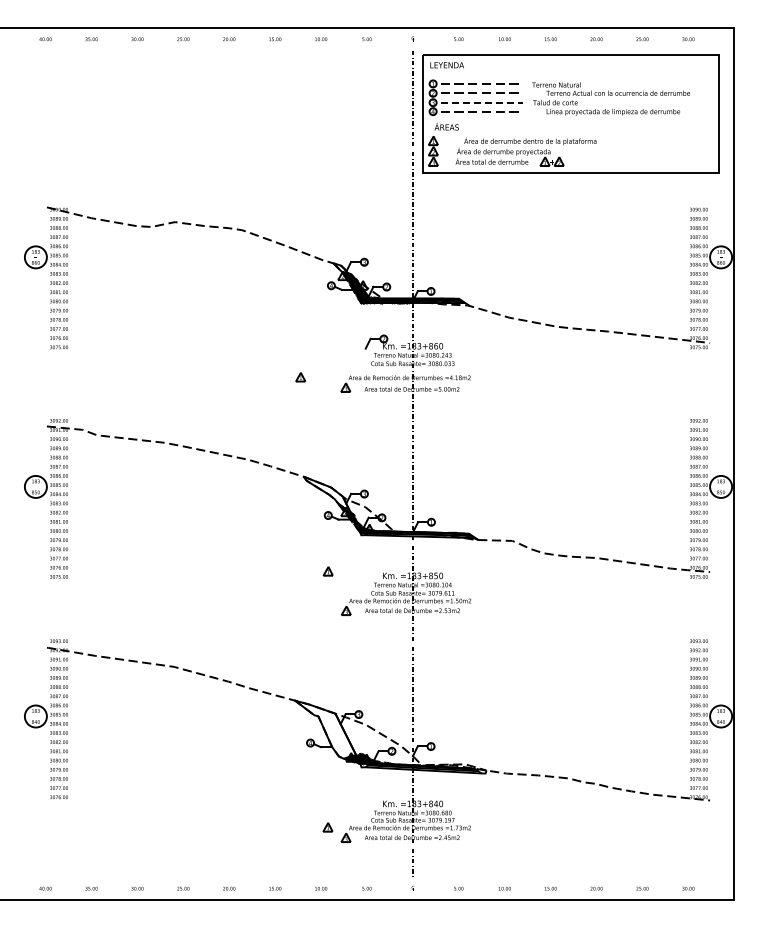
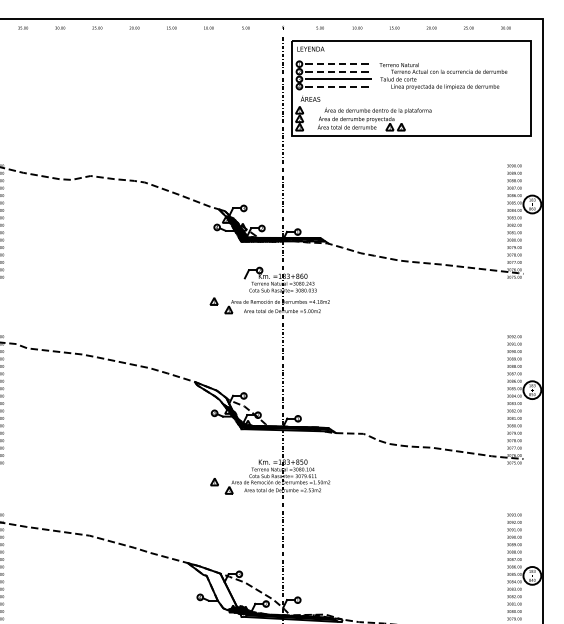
line: (482, 102) -> (339, 79), dashed -> solid
part: (300, 377) -> (214, 301), moved
part: (327, 571) -> (214, 482), moved

